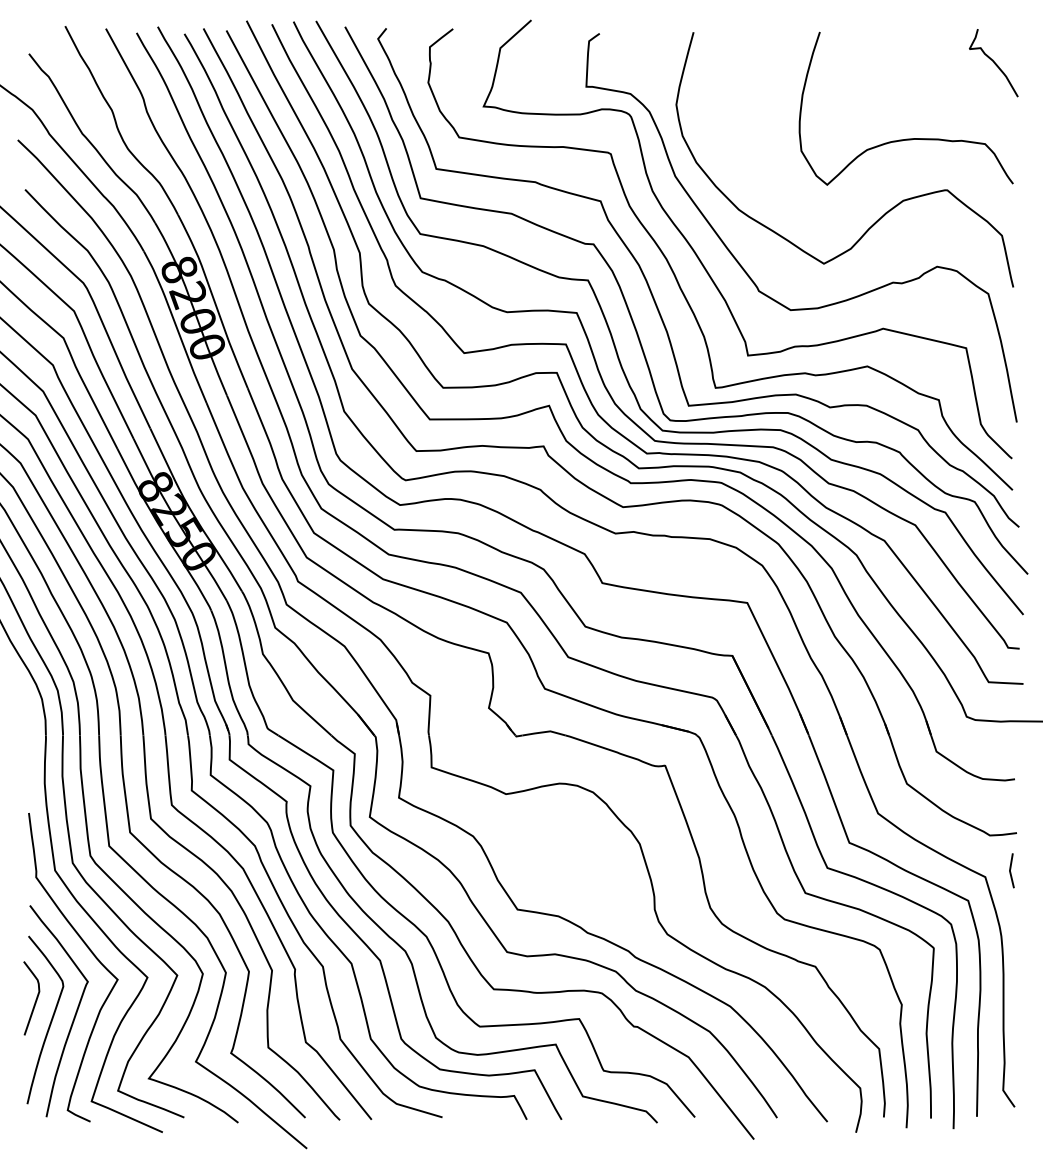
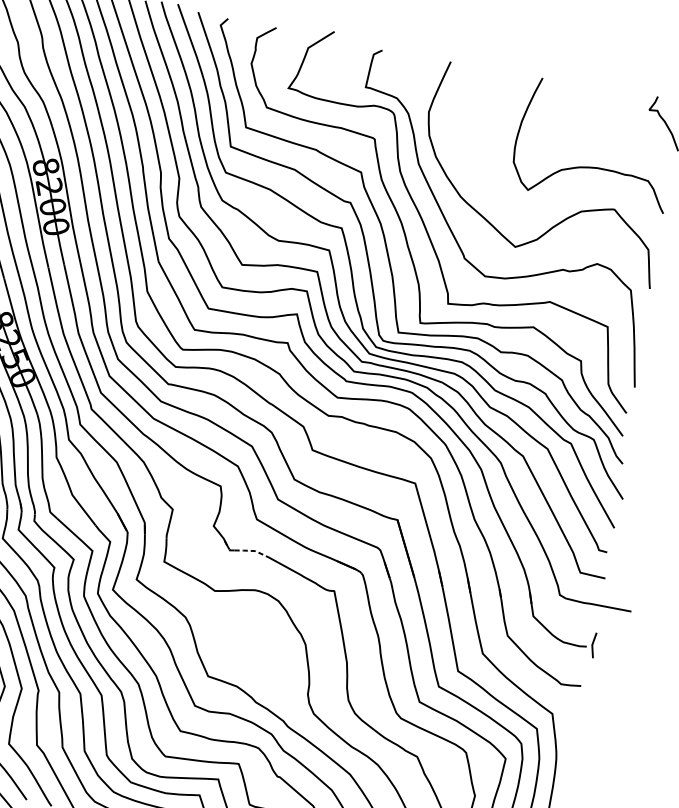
line: (544, 732) -> (250, 551), solid -> dashed
line: (1011, 869) -> (593, 644), moved

